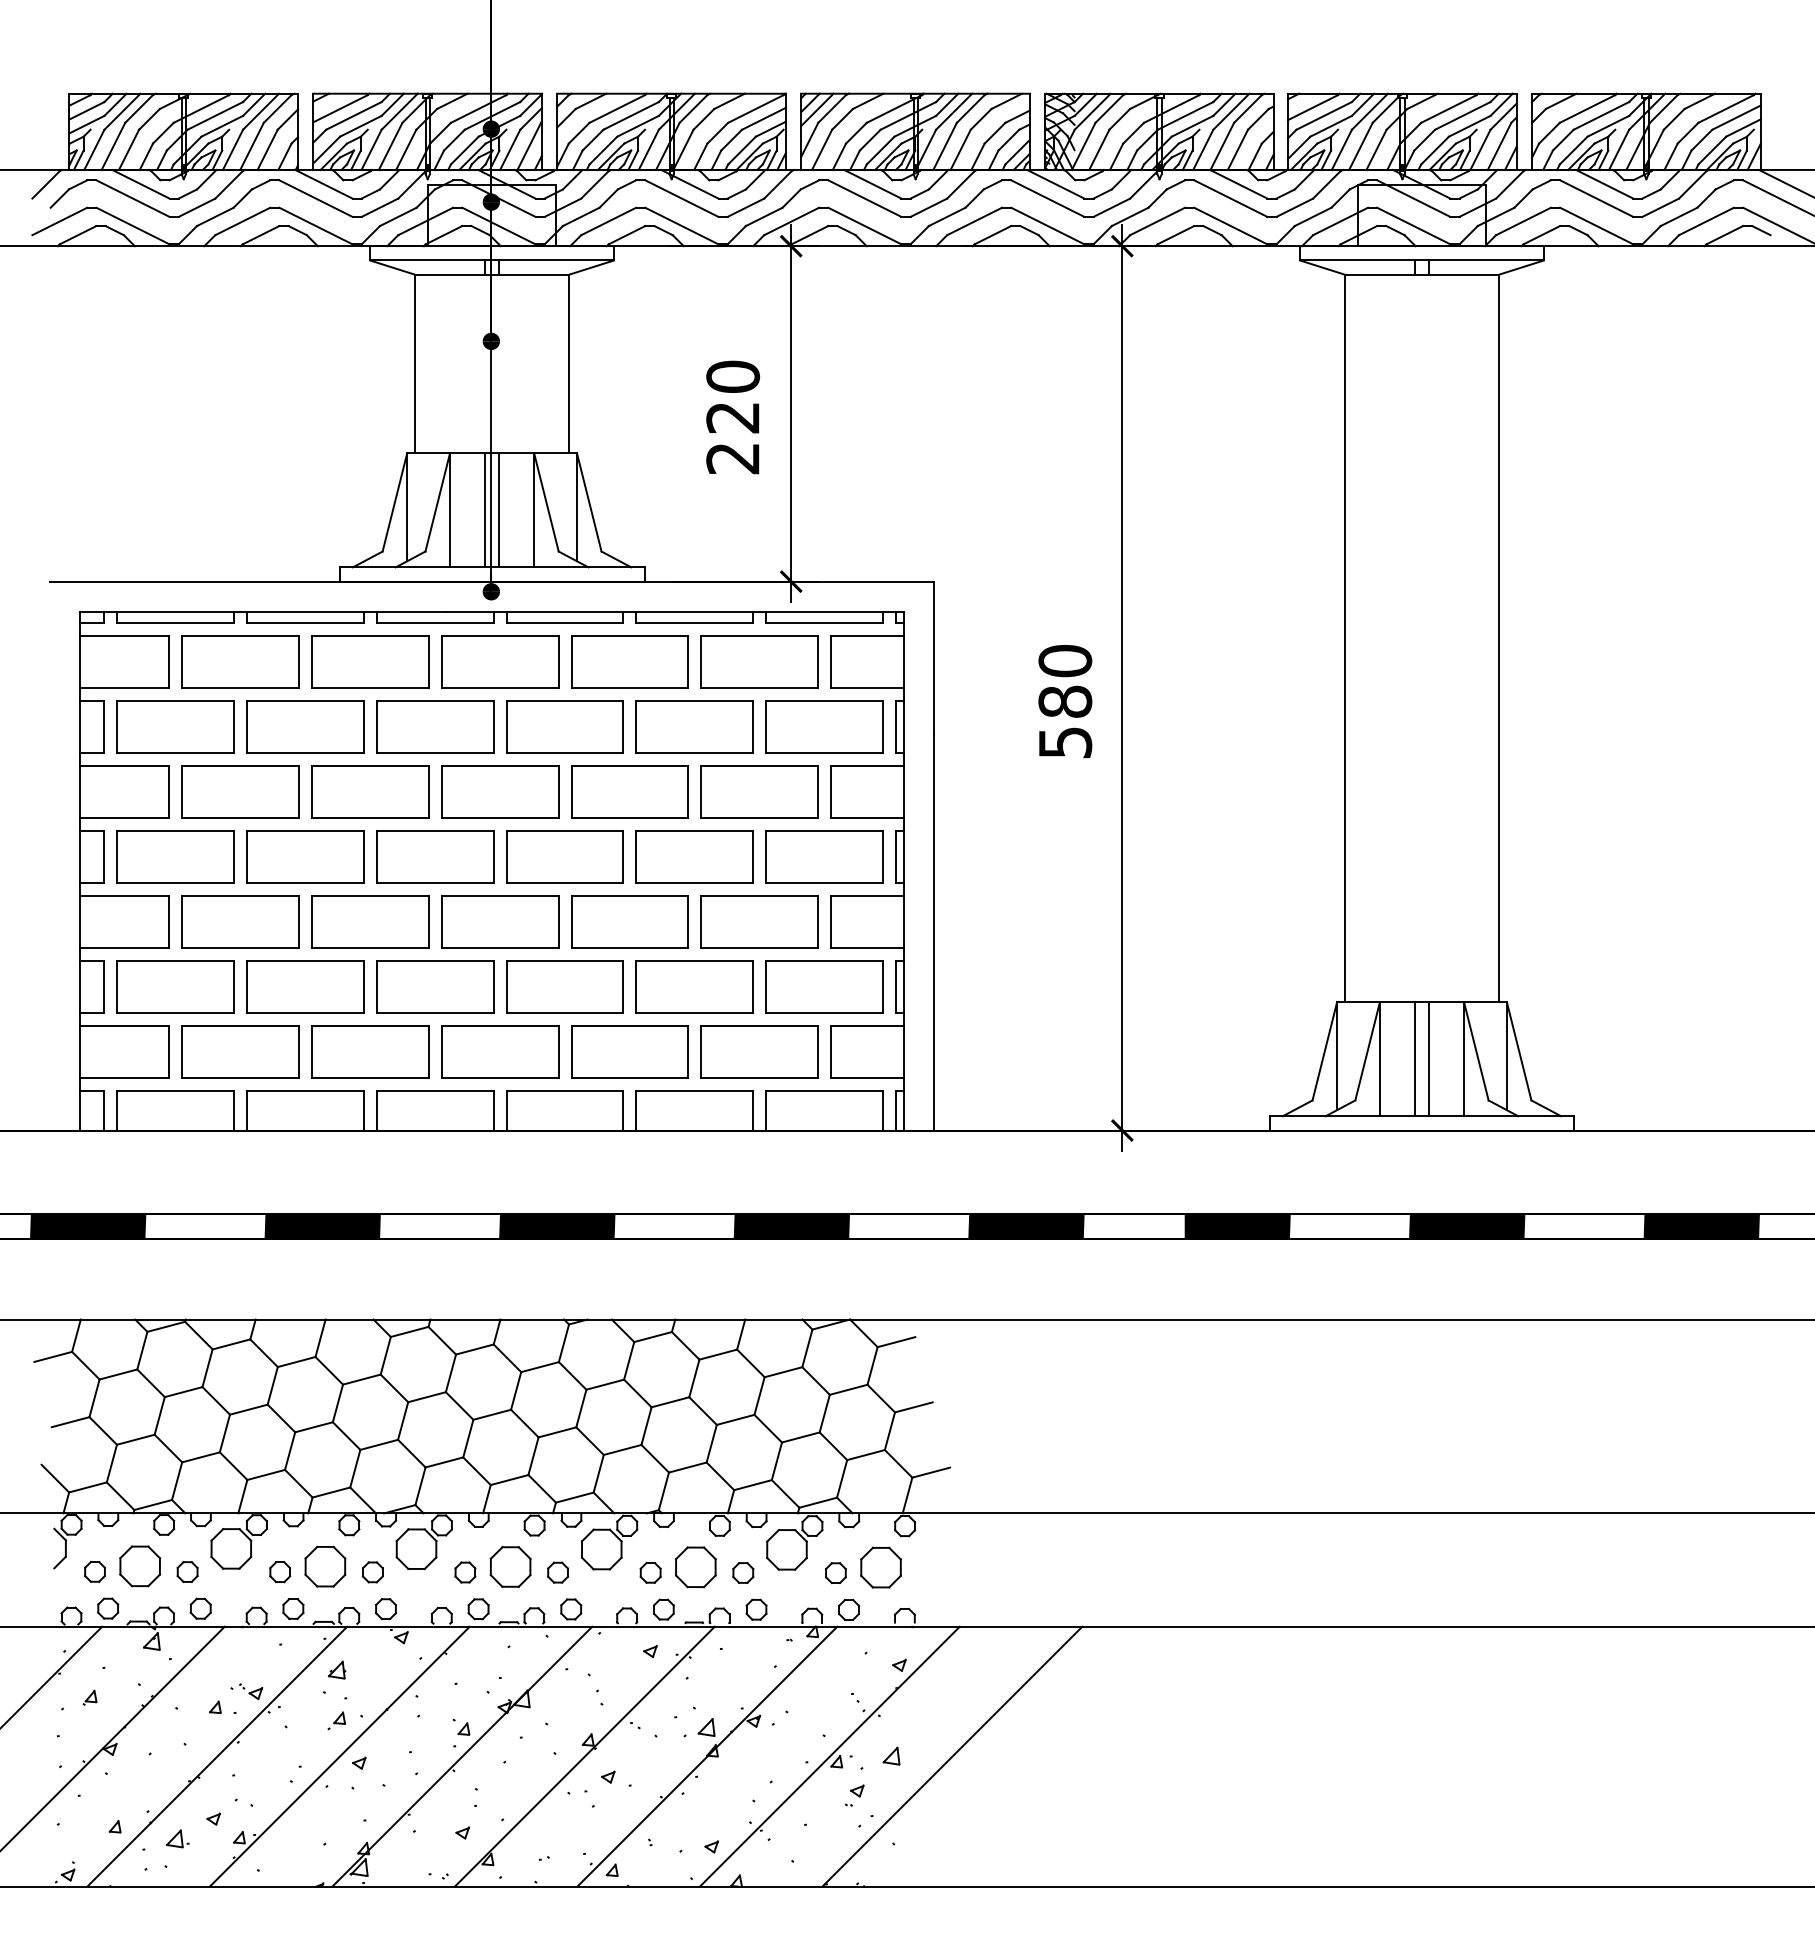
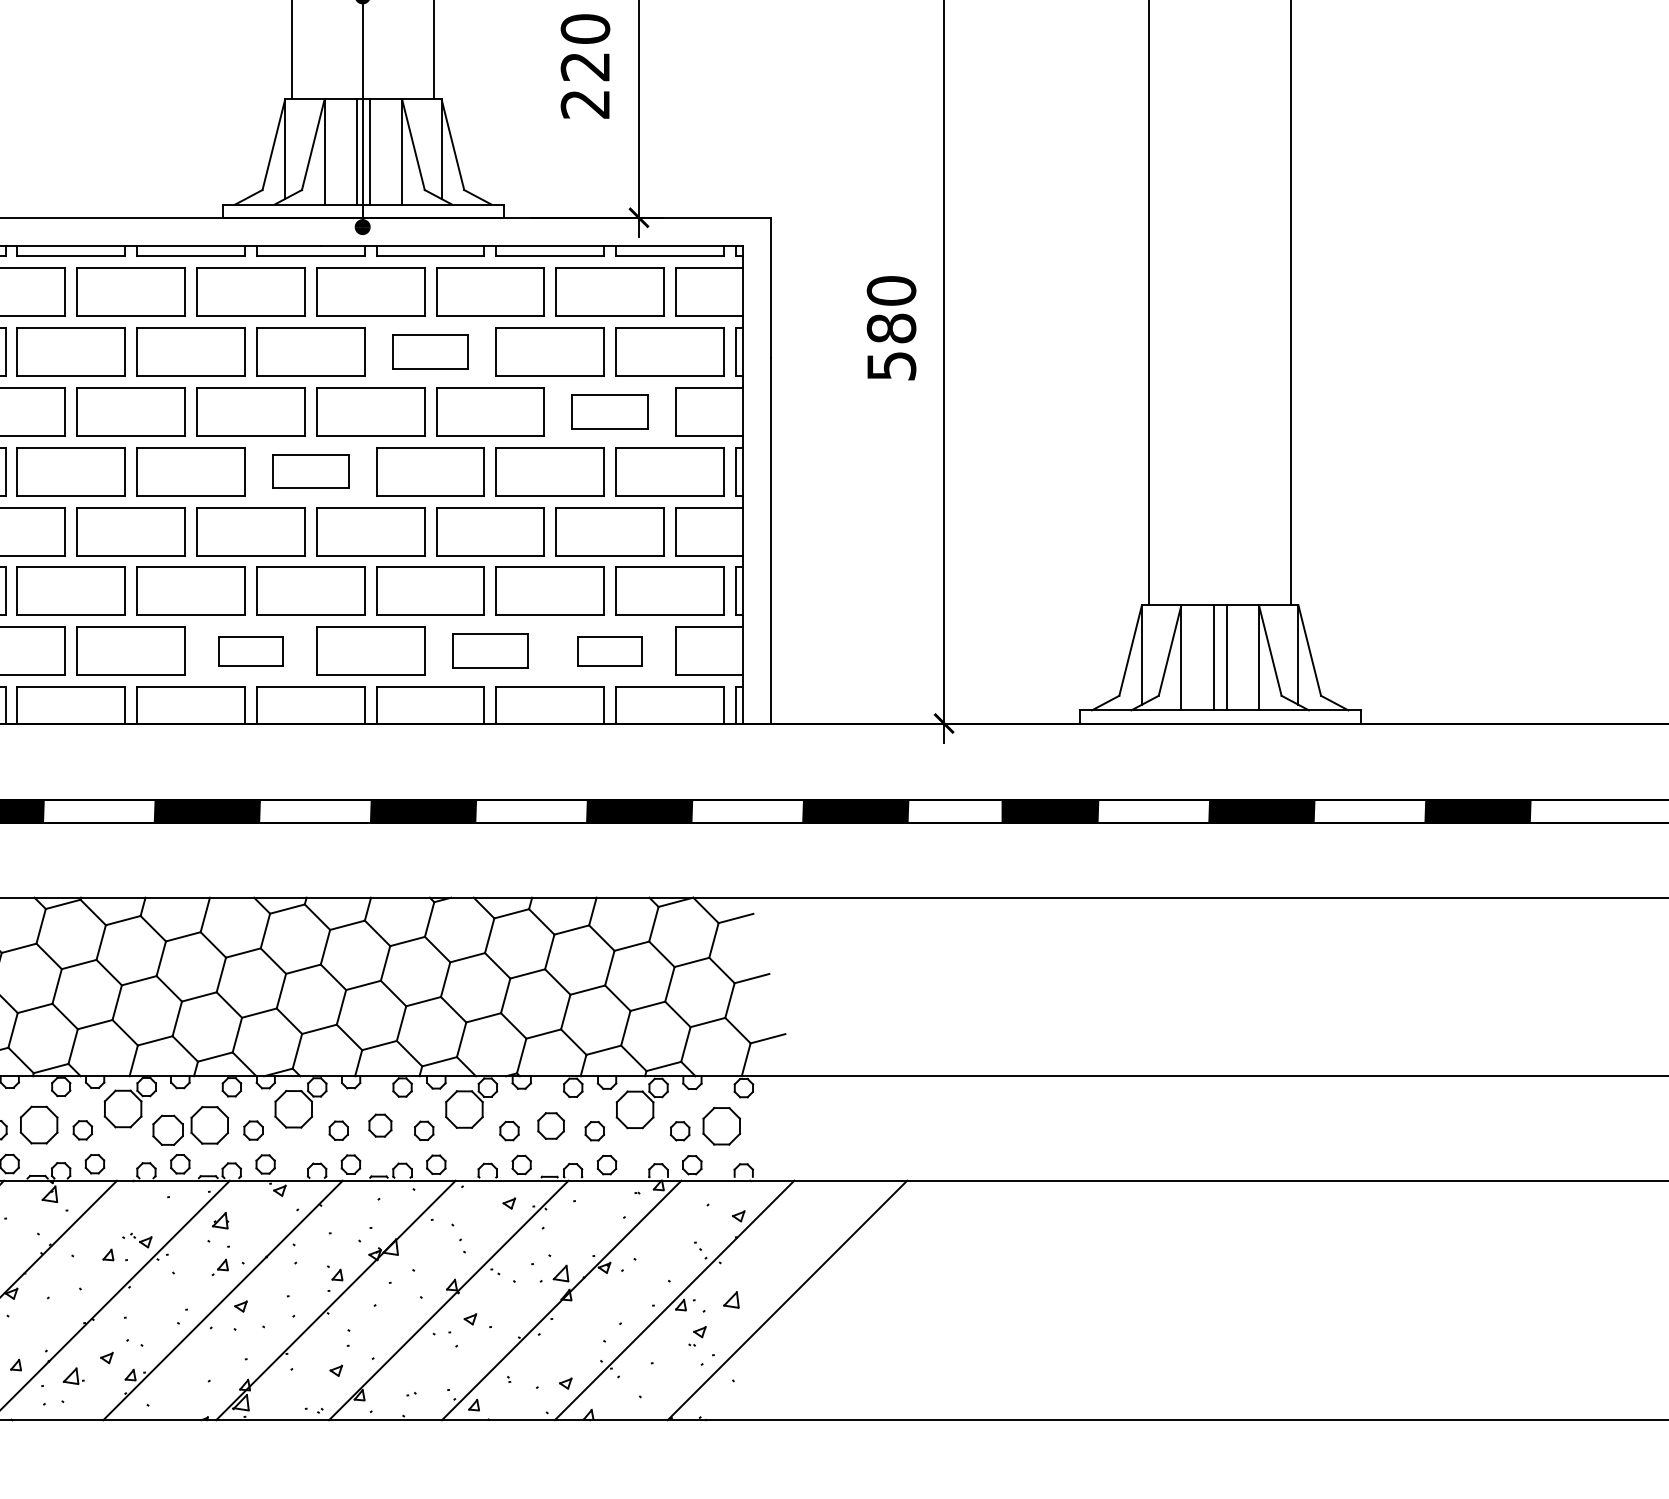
part: (564, 726) -> (430, 351), size x0.7
part: (759, 791) -> (609, 411), size x0.7
part: (435, 856) -> (311, 471), size x0.7
part: (370, 1051) -> (251, 650), size x0.6
part: (629, 1051) -> (489, 650), size x0.7
part: (759, 1051) -> (609, 650), size x0.6
part: (510, 1566) -> (380, 1125), size x0.6
part: (695, 1567) -> (550, 1126), size x0.7
part: (280, 1572) -> (168, 1130), size x1.6

